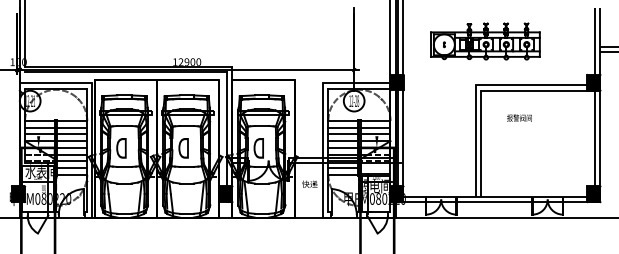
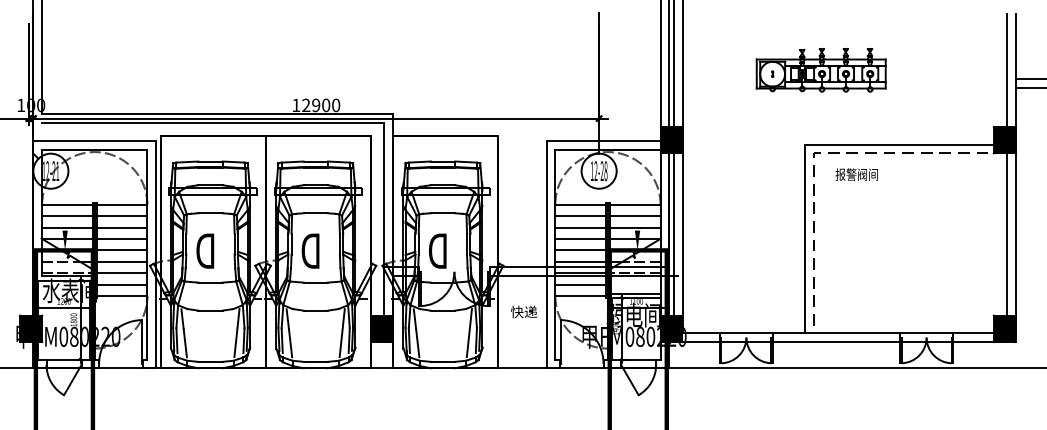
part: (485, 41) -> (821, 70), size x0.7
line: (484, 90) -> (819, 153), solid -> dashed
text: (519, 117) -> (856, 173), moved

